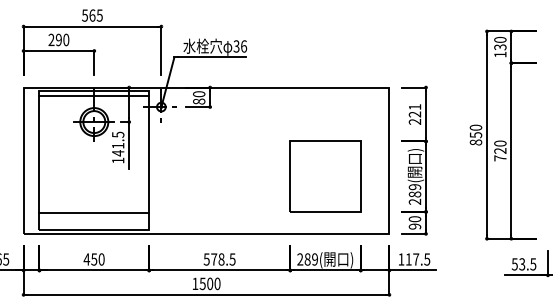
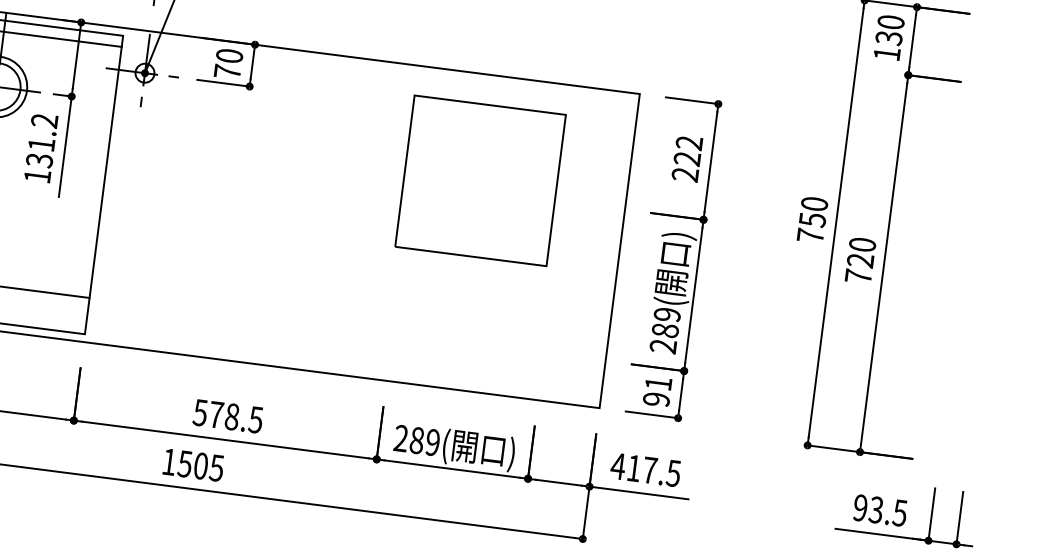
text: (199, 101) -> (228, 71), 80 -> 70
text: (414, 107) -> (688, 143), 221 -> 222
text: (475, 142) -> (809, 235), 850 -> 750
text: (118, 143) -> (42, 139), 141.5 -> 131.2
part: (325, 176) -> (480, 180), moved
text: (414, 219) -> (657, 384), 90 -> 91
text: (401, 259) -> (618, 466), 117.5 -> 417.5
text: (514, 264) -> (859, 508), 53.5 -> 93.5
text: (217, 283) -> (216, 467), 1500 -> 1505

